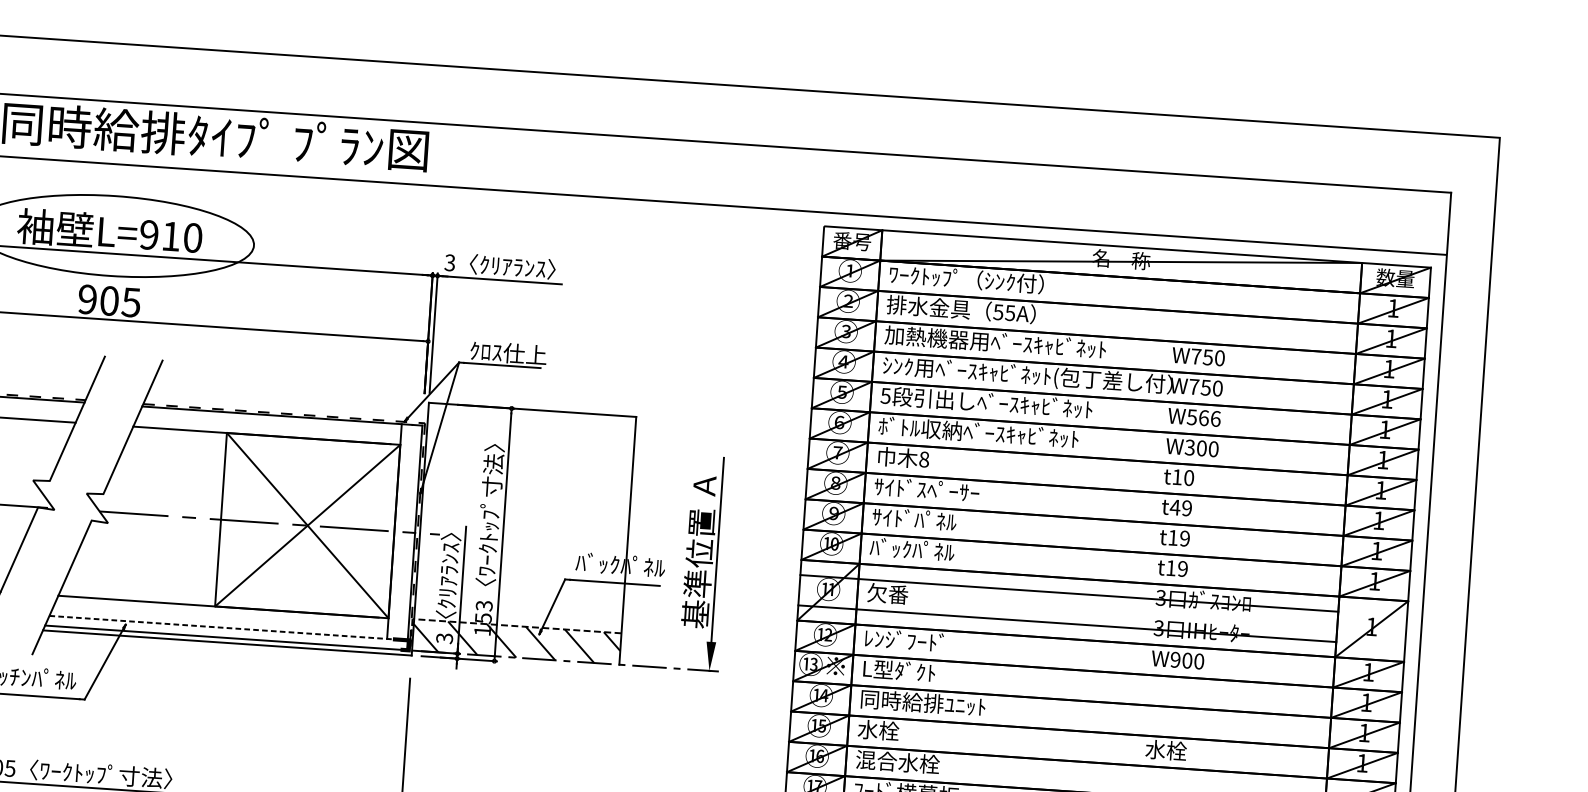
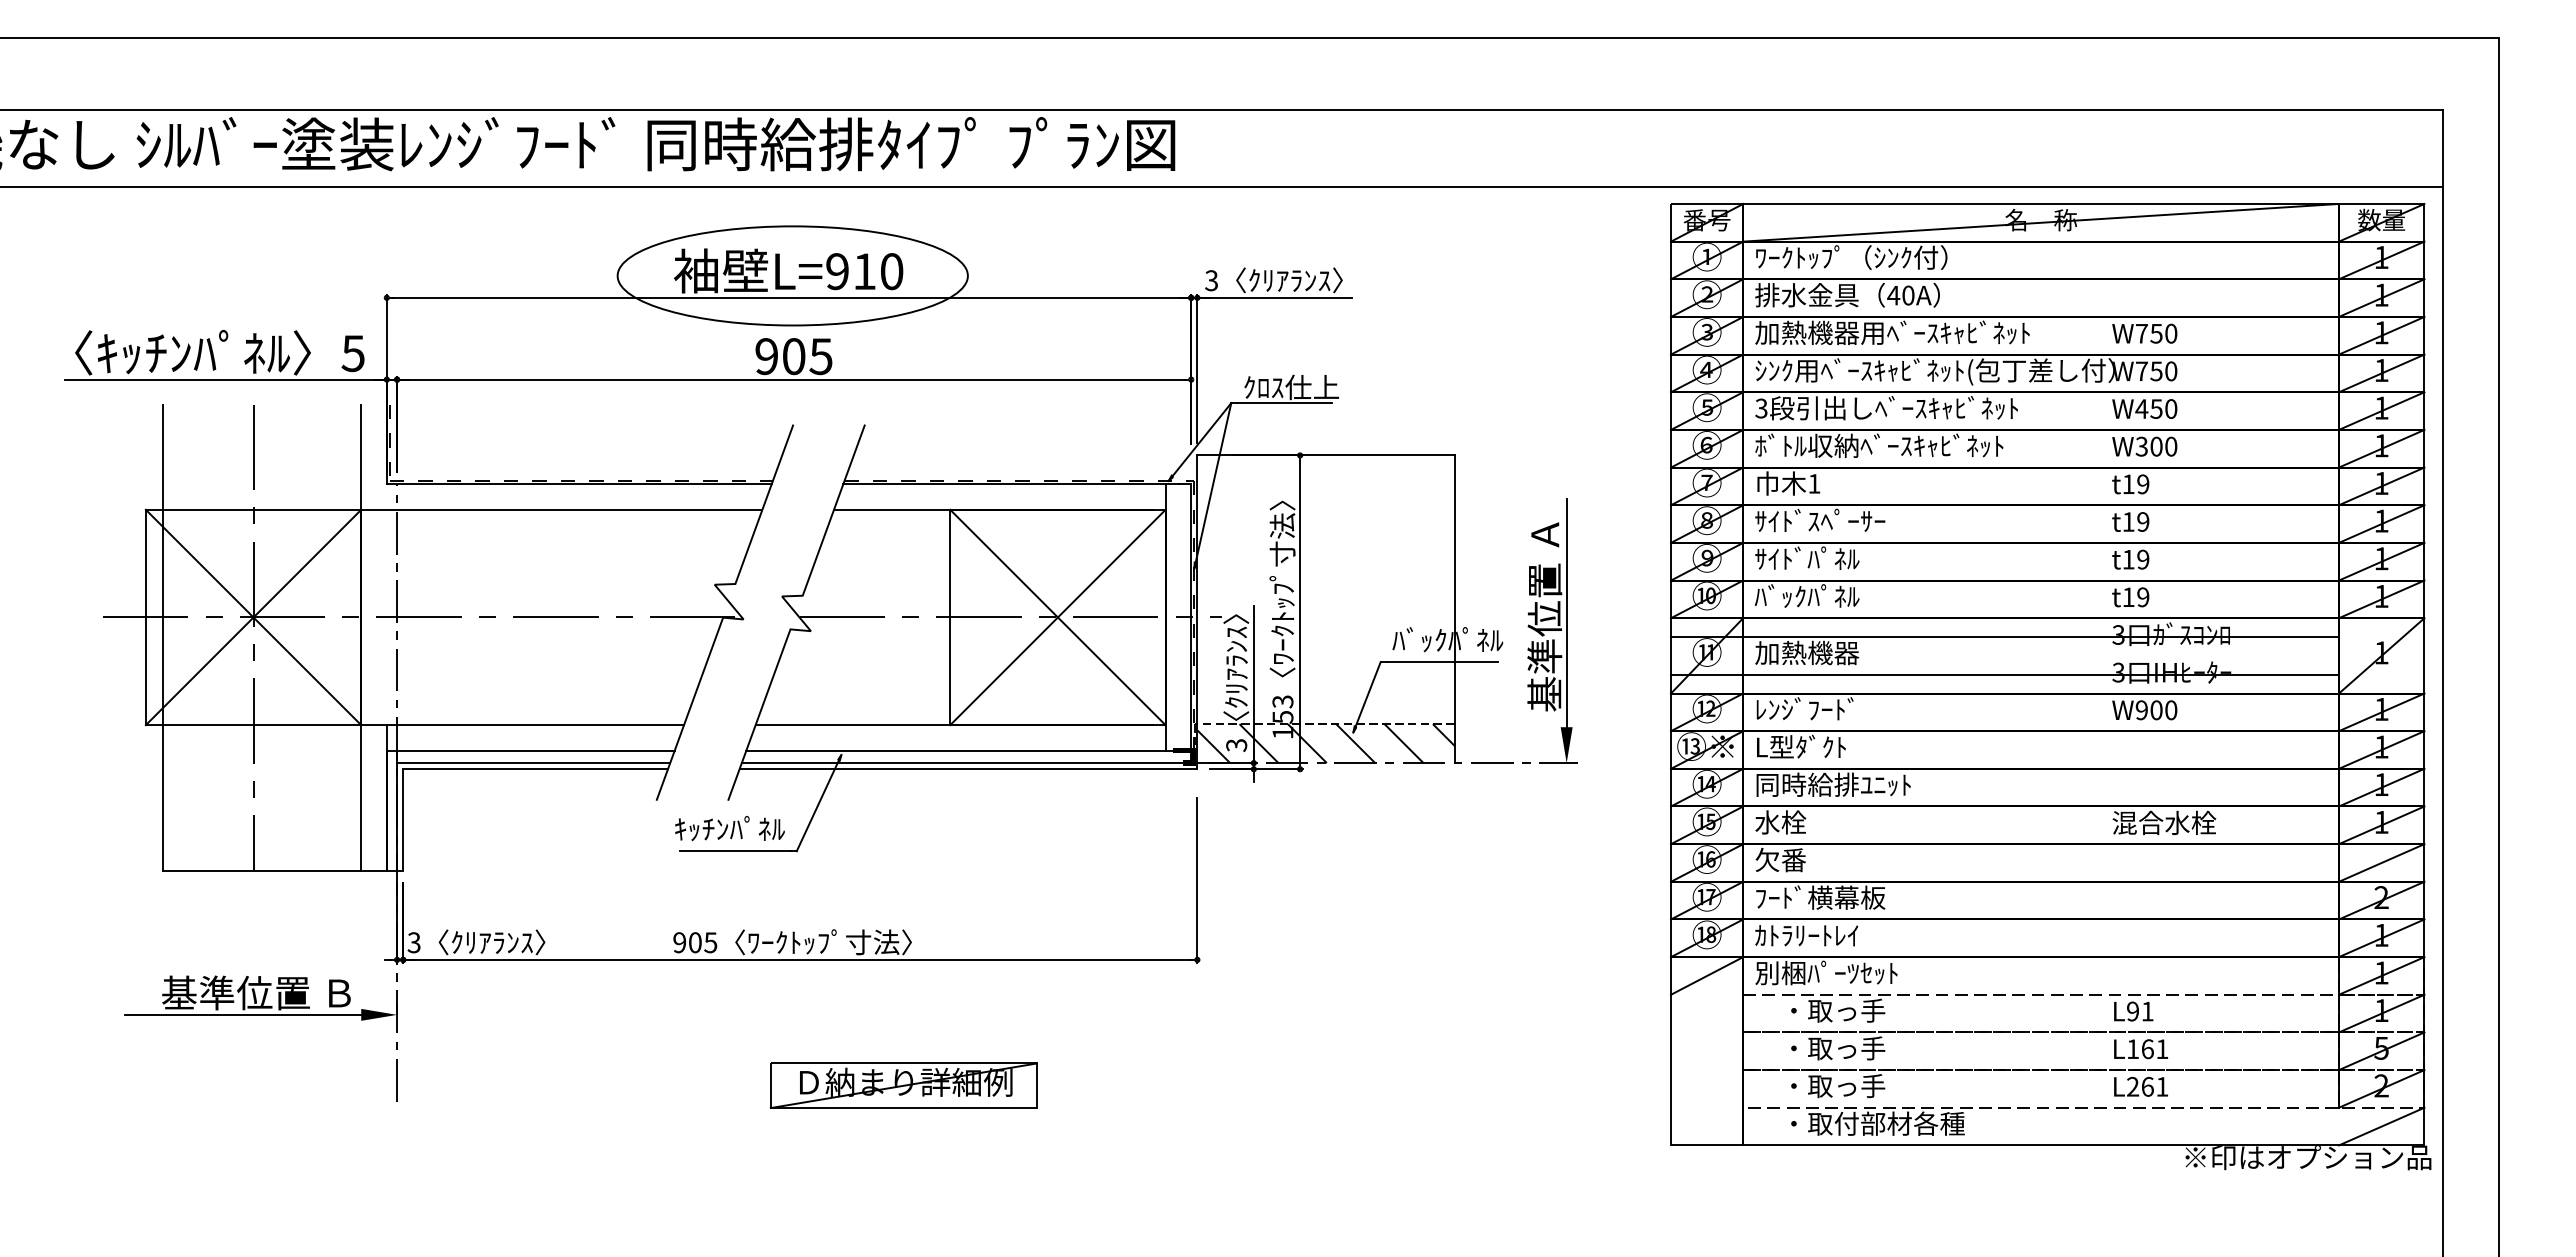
text: (1003, 312) -> (1900, 295), 55A -> 40A
text: (885, 395) -> (1761, 408), 5 -> 3
text: (1203, 417) -> (2156, 408), W566 -> W450
text: (924, 459) -> (1814, 483), 8 -> 1
text: (1189, 478) -> (2143, 484), t10 -> t19
text: (1175, 507) -> (2128, 521), t49 -> t19
text: (909, 595) -> (1807, 652), 欠番 -> 加熱機器
line: (229, 627) -> (969, 750), dashed -> solid
text: (1187, 751) -> (2164, 822), 水栓 -> 混合水栓
text: (898, 761) -> (1807, 859), 混合水栓 -> 欠番

